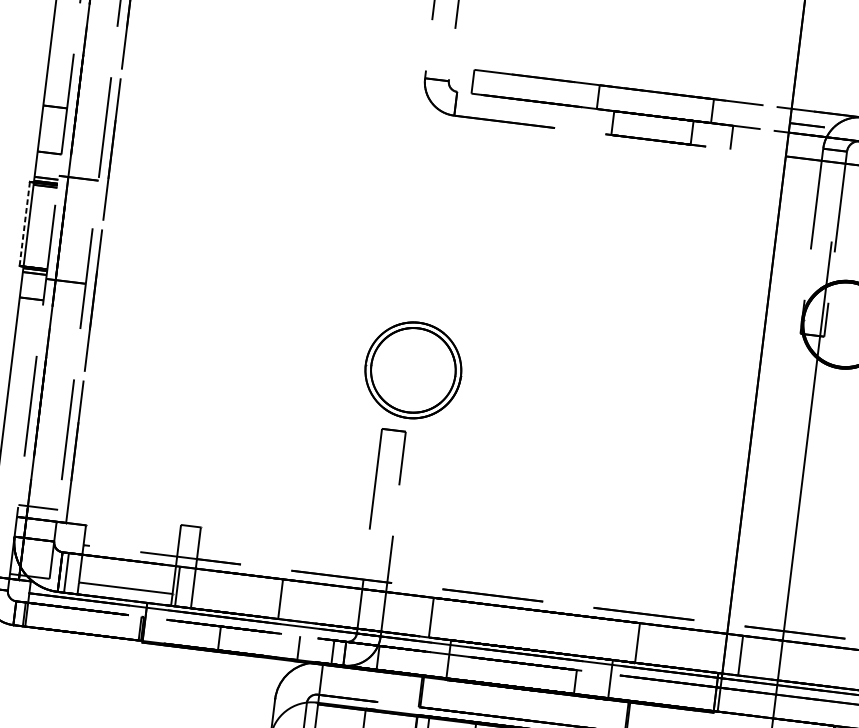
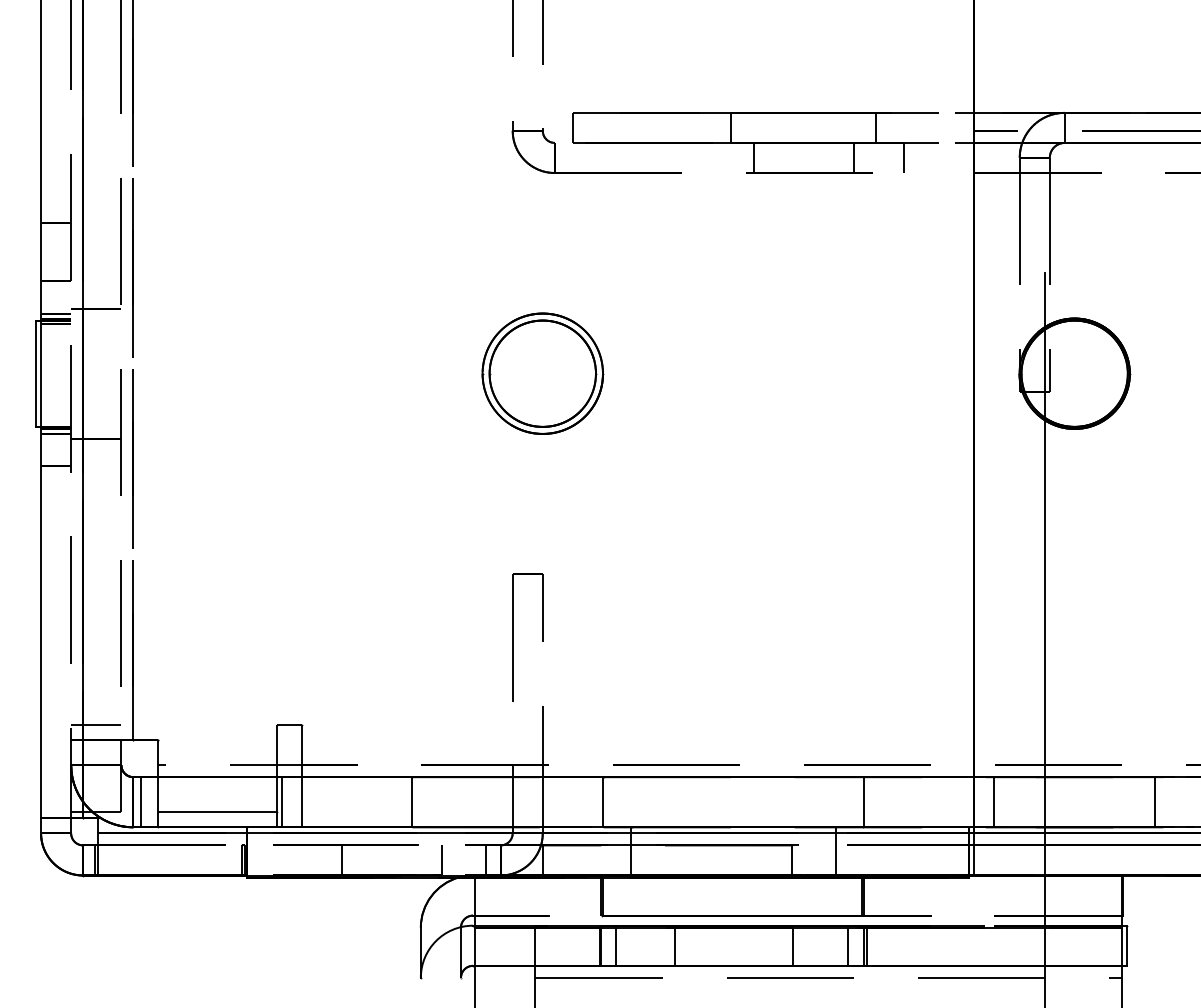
line: (25, 224) -> (36, 374), dashed -> solid
part: (413, 370) -> (542, 373), moved

